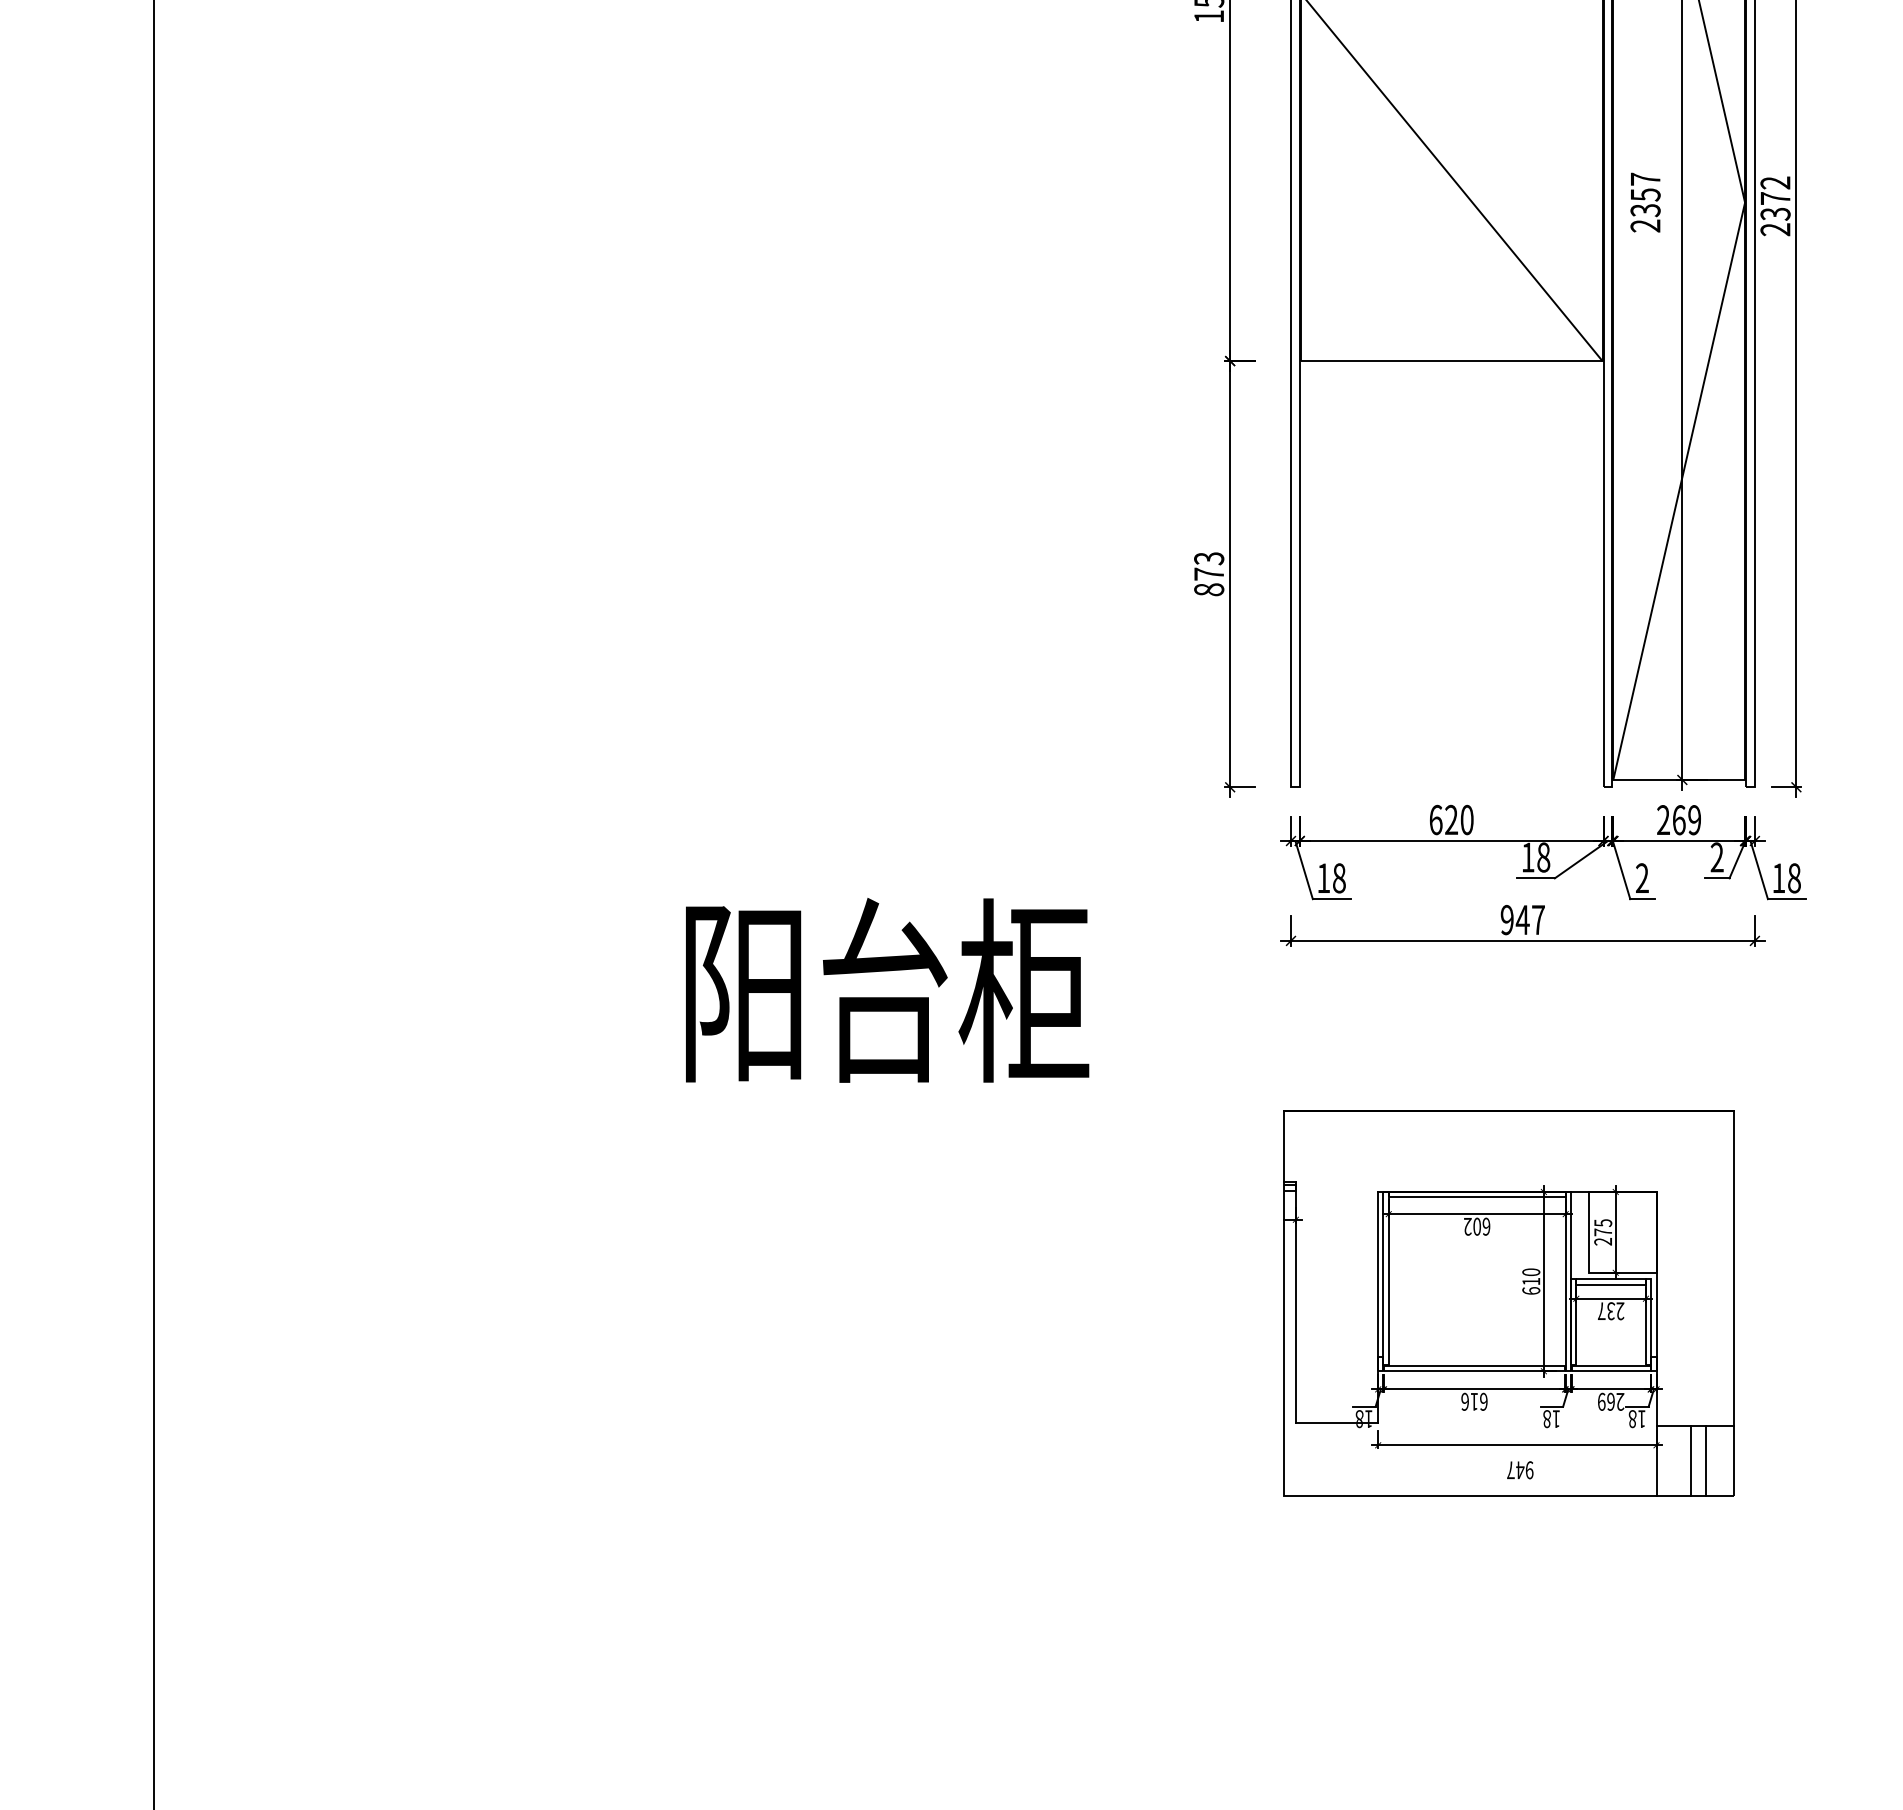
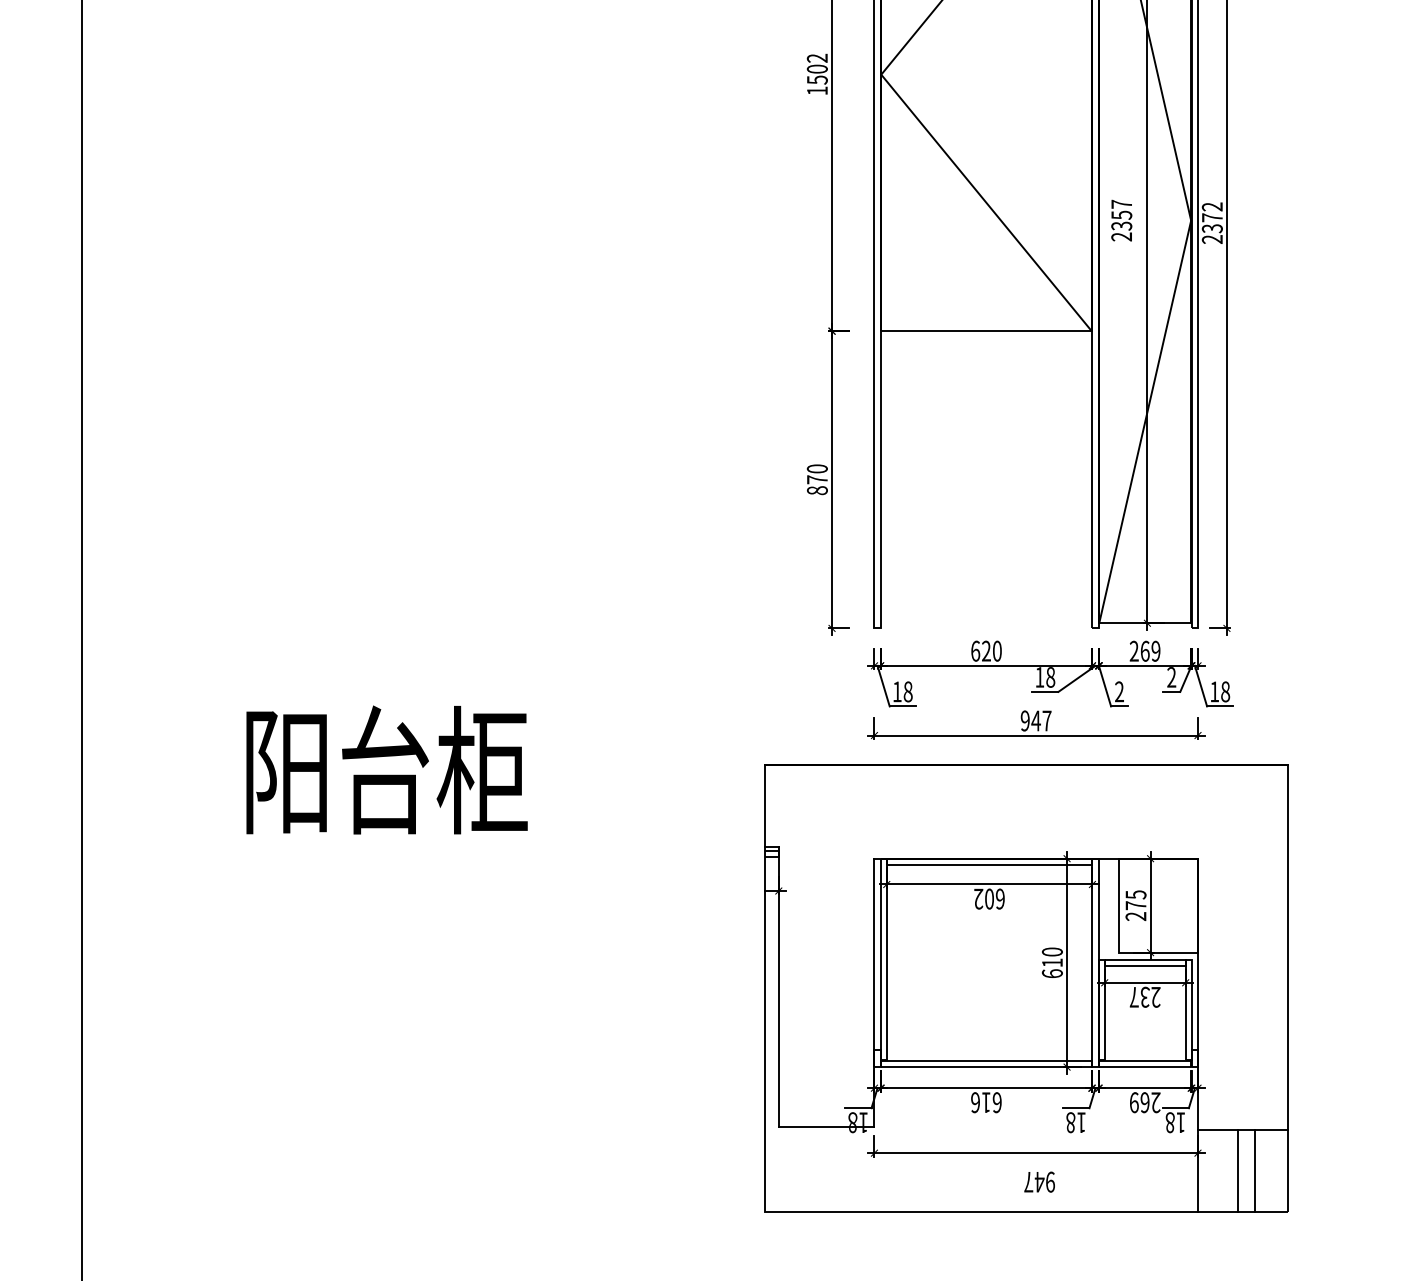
text: (1209, 558) -> (817, 468), 873 -> 870
text: (886, 989) -> (386, 769), moved
part: (1508, 1303) -> (1026, 988), size x1.67

